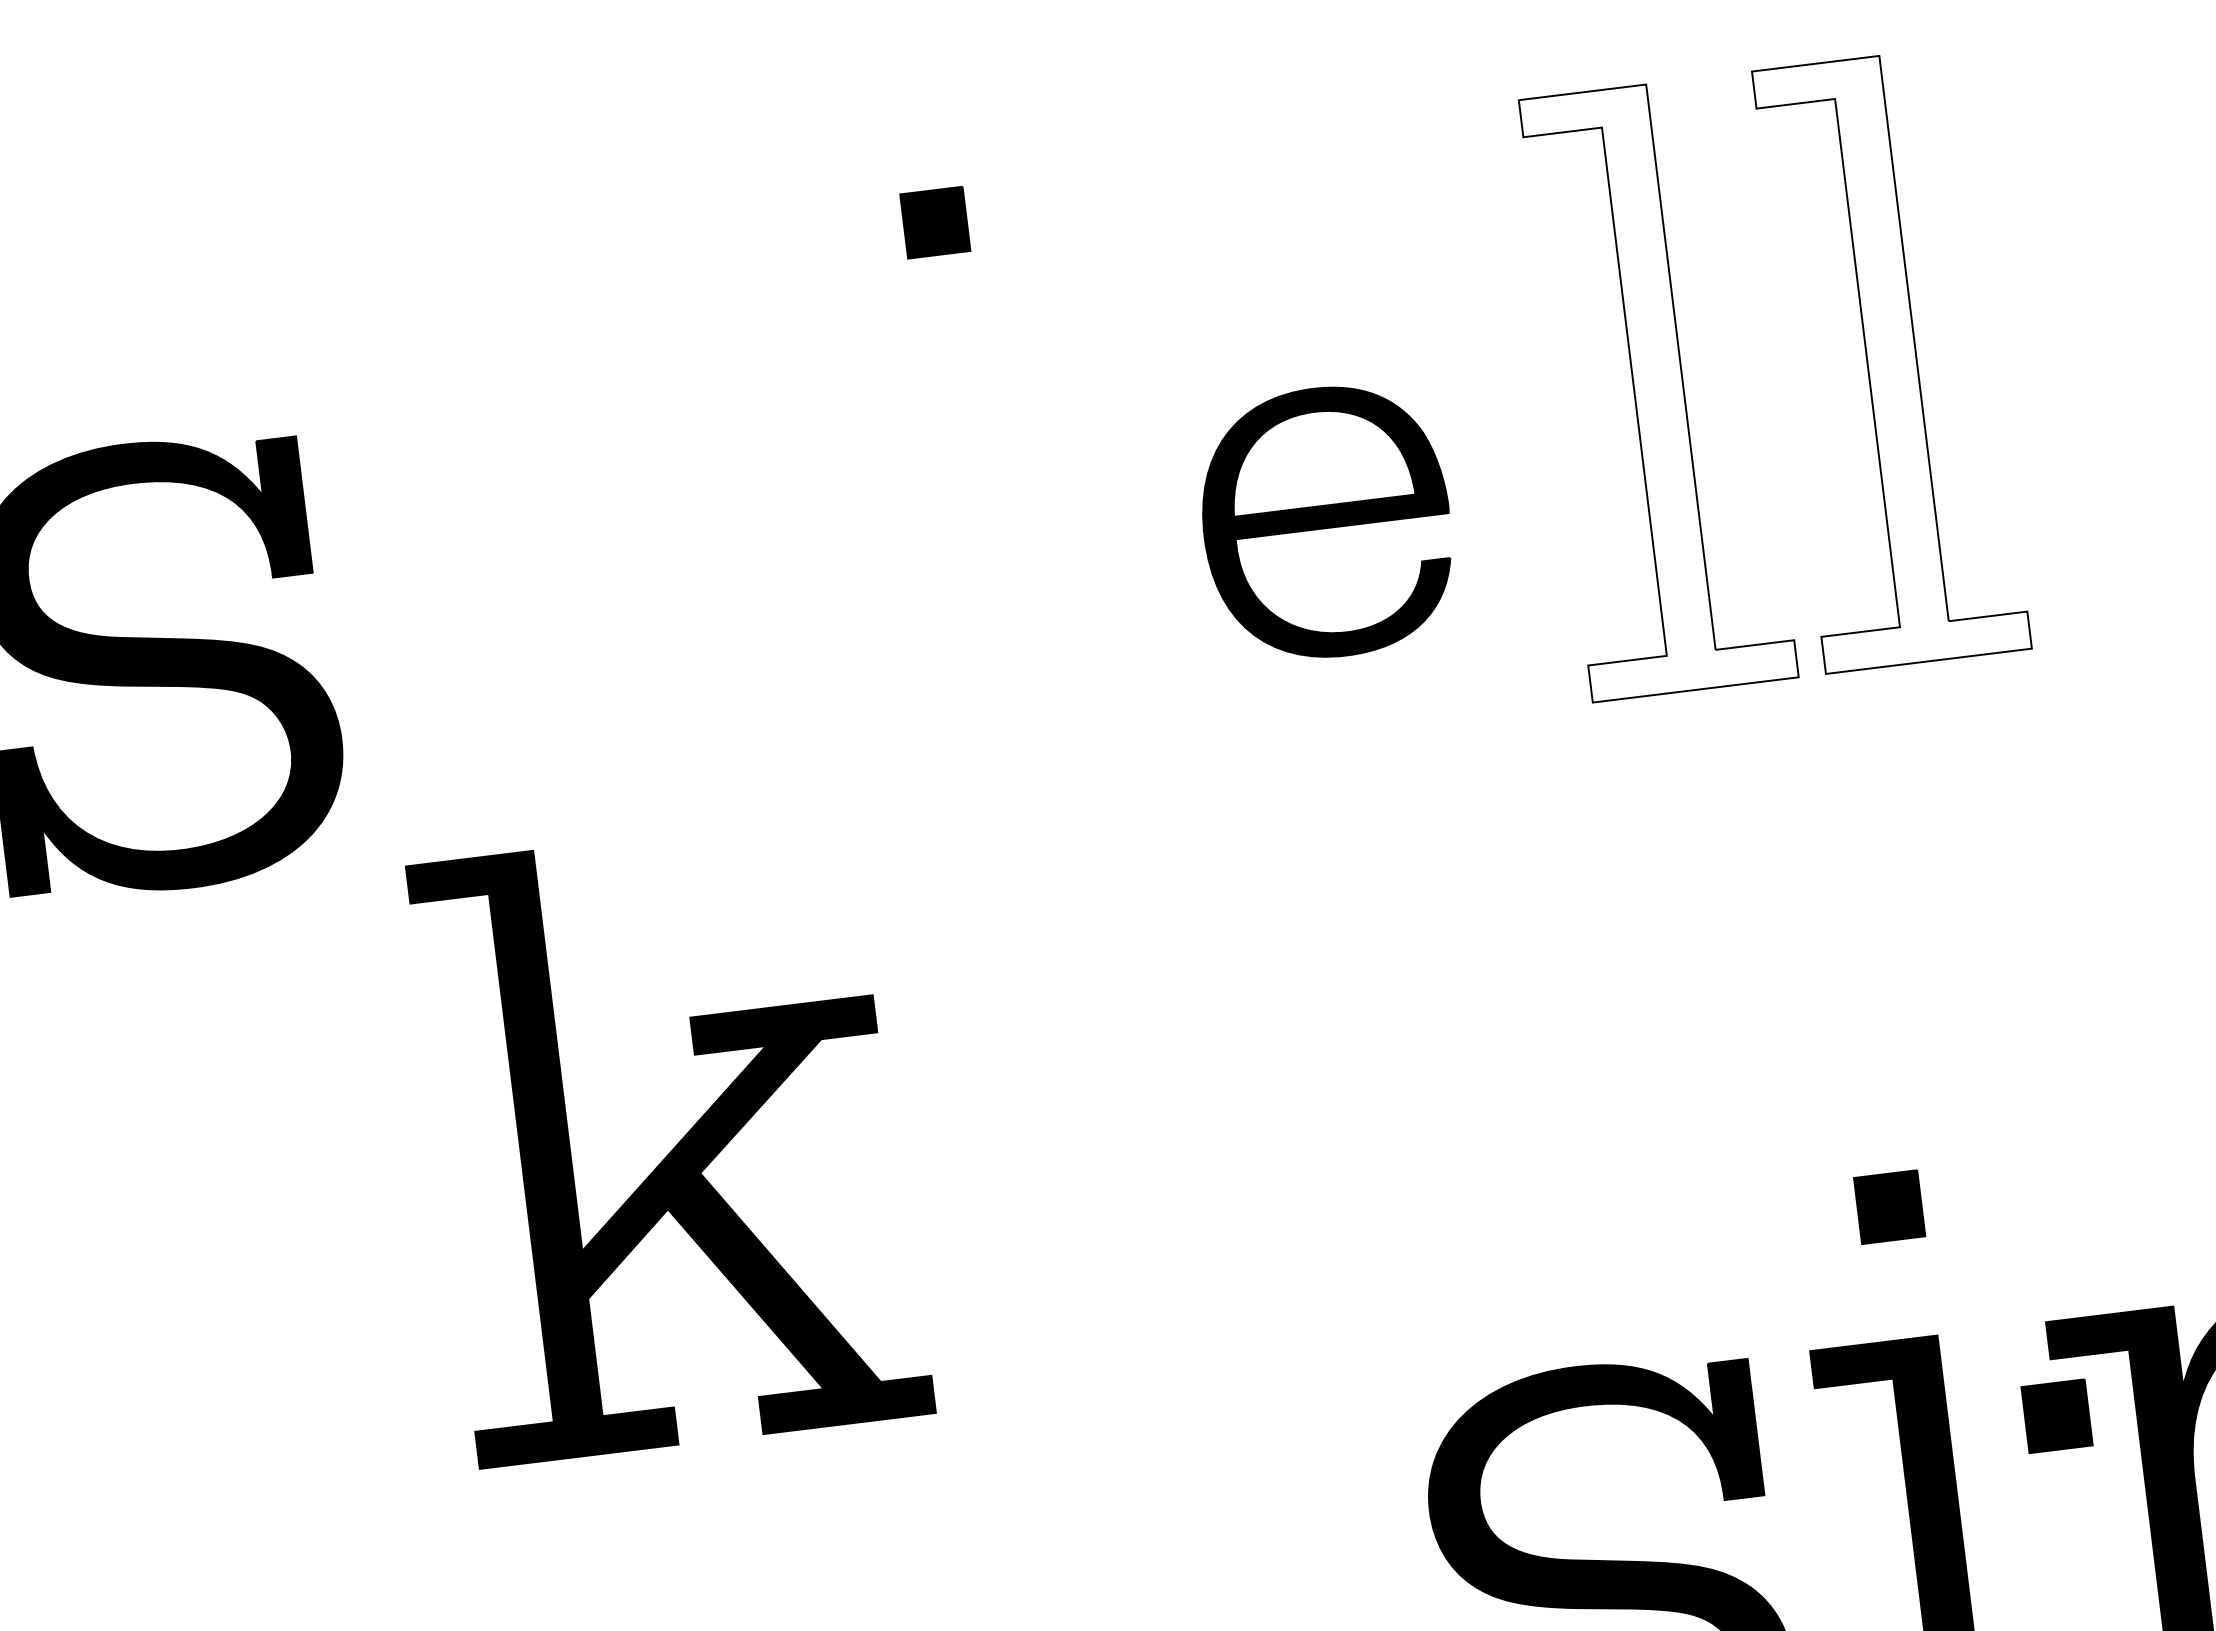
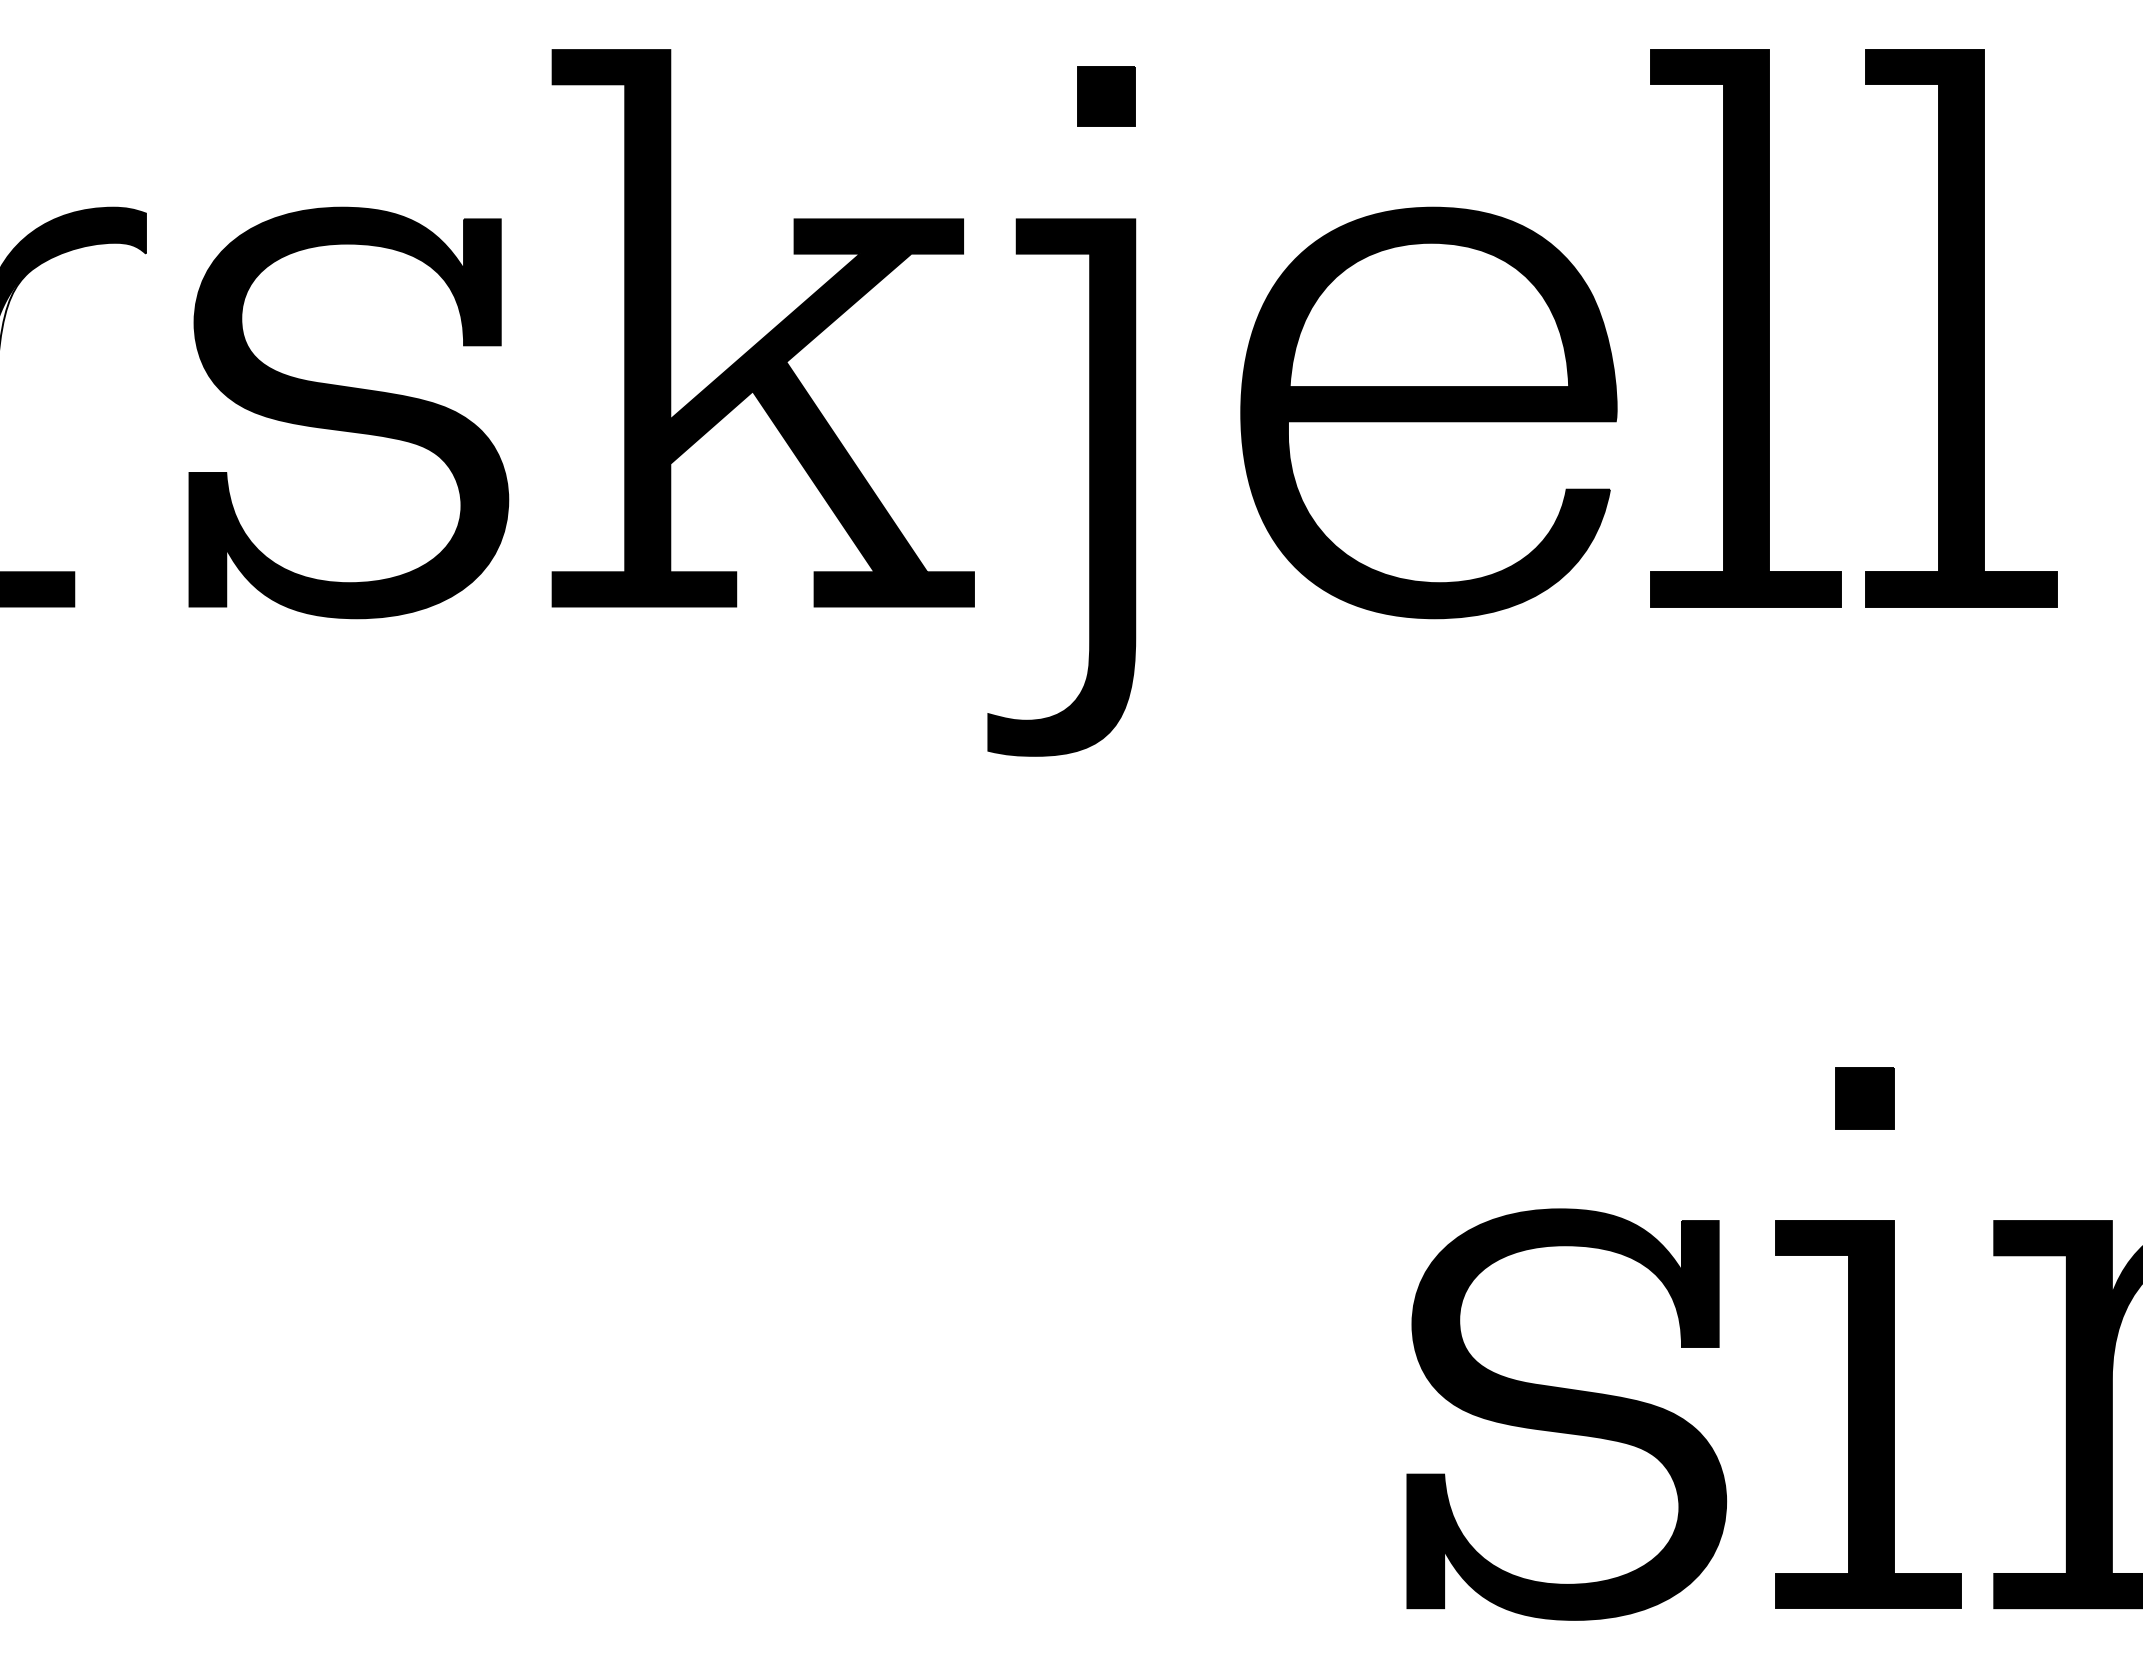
fill: (1891, 360) -> (1961, 328), added
fill: (1659, 388) -> (1746, 328), added
part: (1326, 522) -> (1428, 412), size x1.67
part: (968, 648) -> (1089, 487), added
part: (676, 1144) -> (767, 333), moved
part: (2056, 1415) -> (1993, 1307), removed

